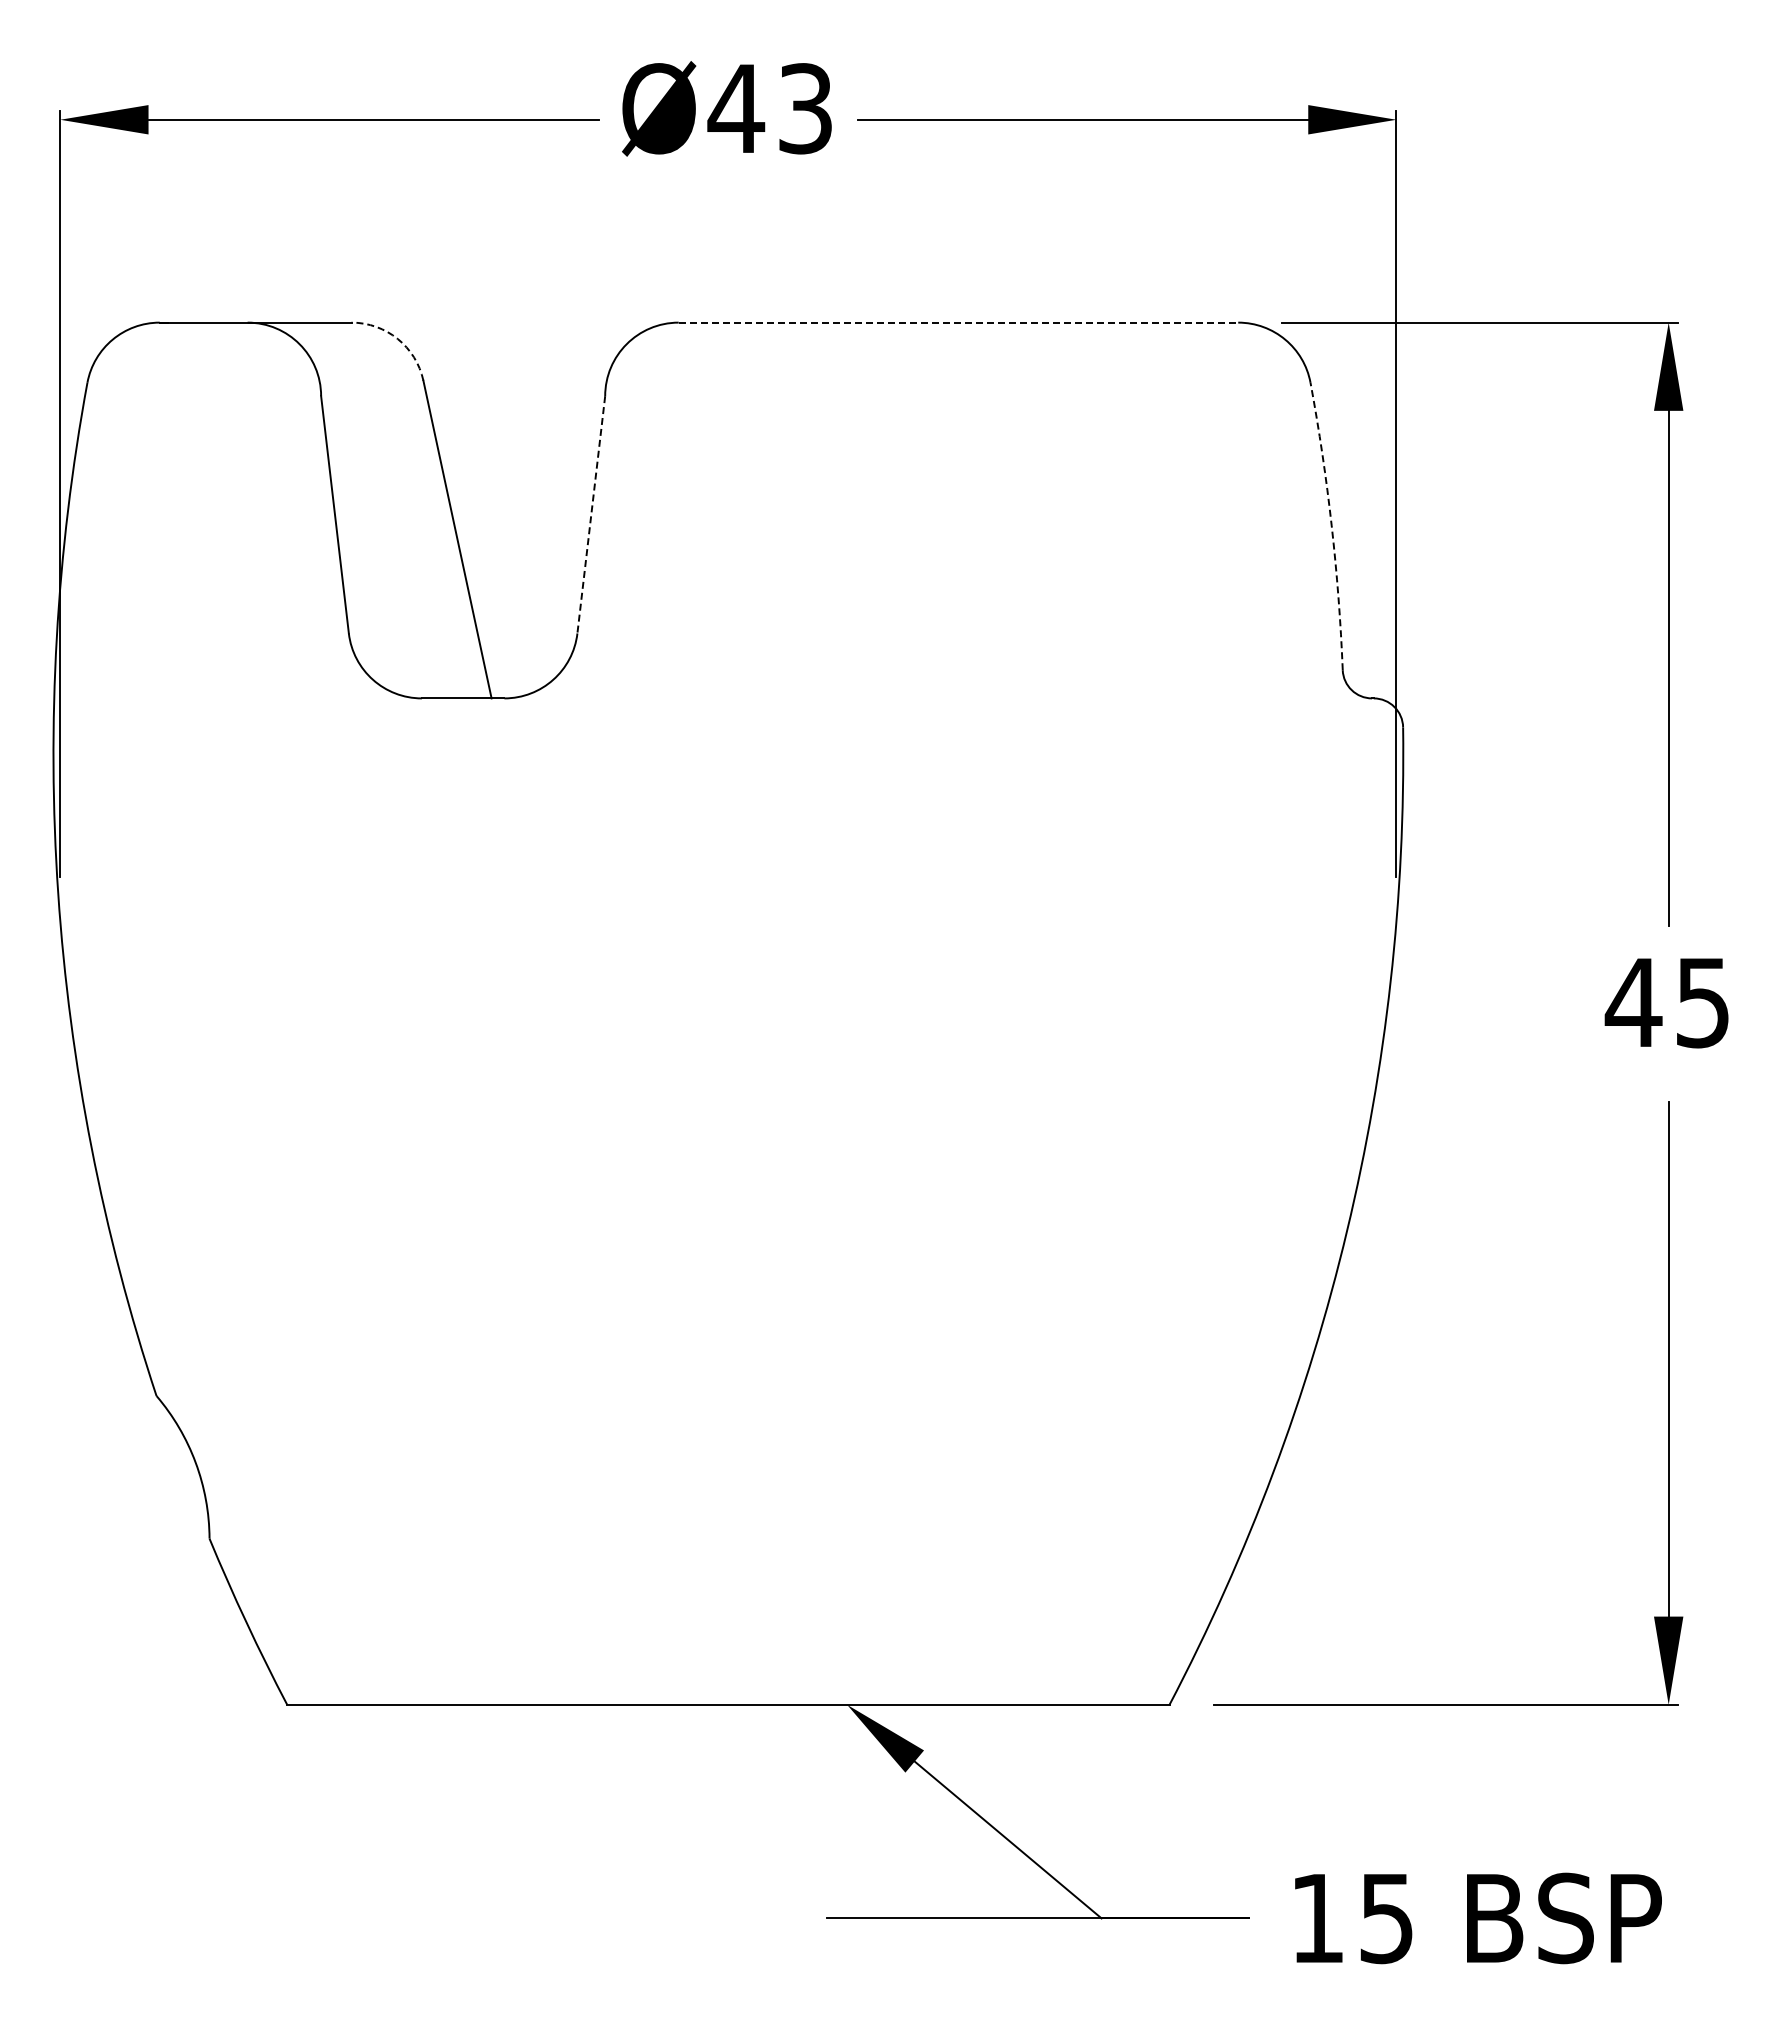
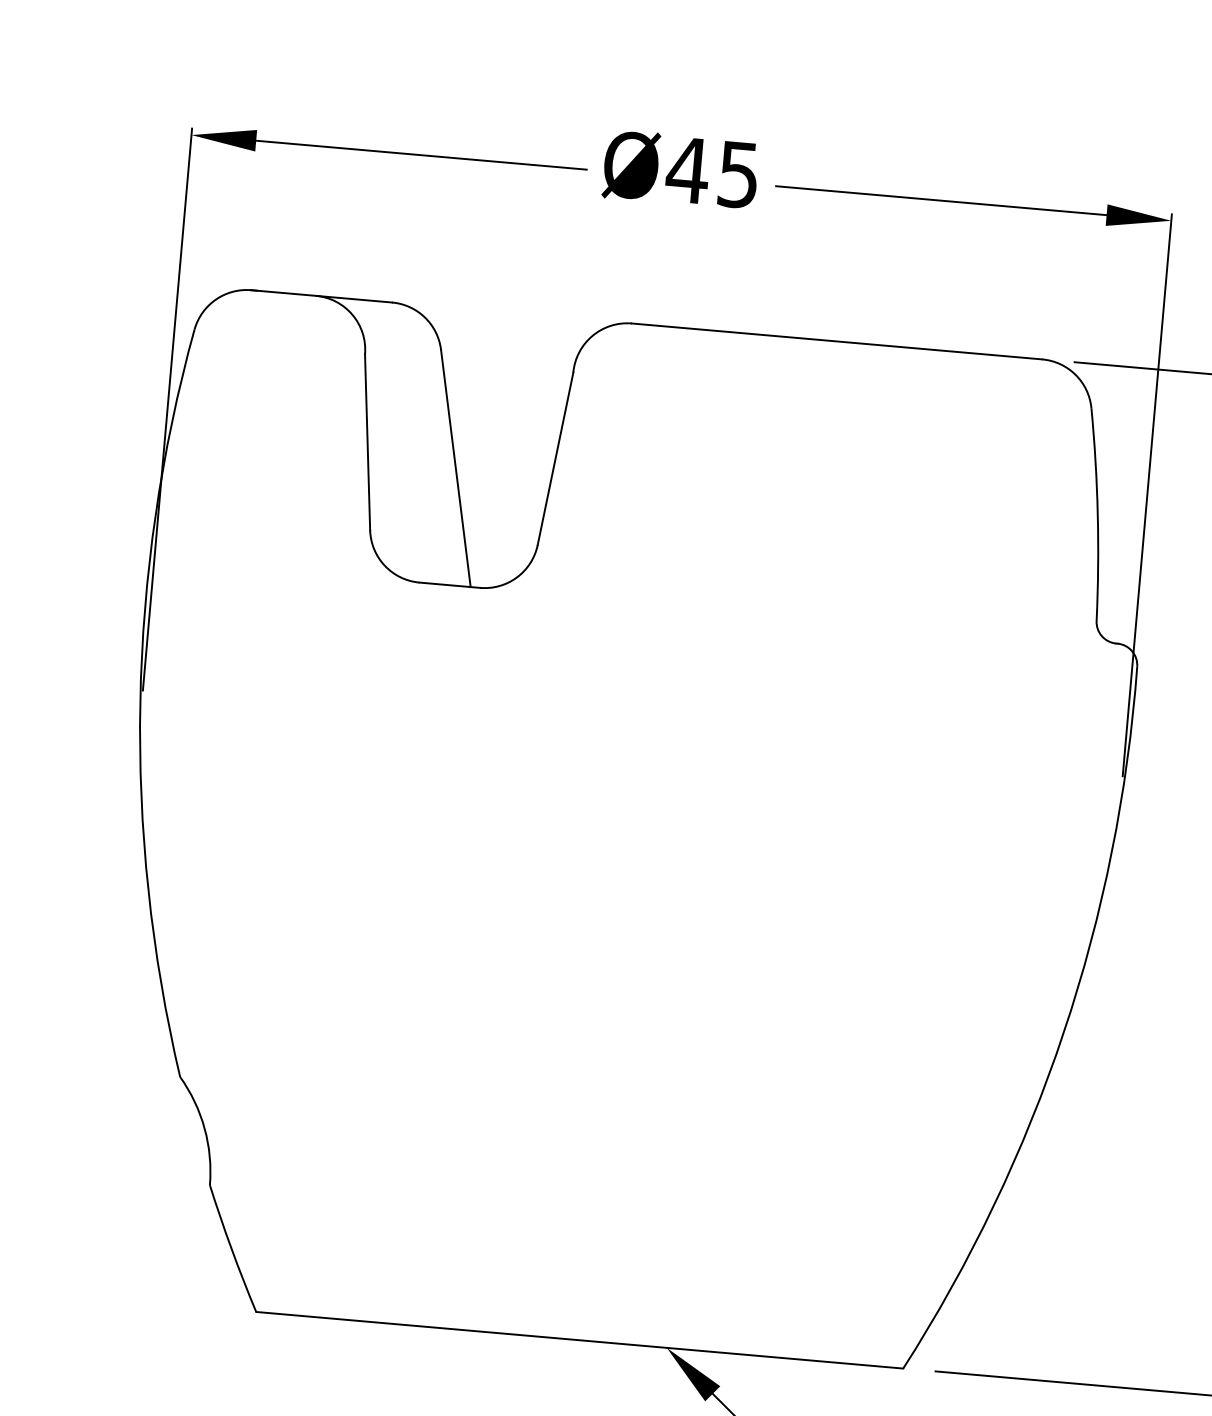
text: (805, 108) -> (738, 174), Ø43 -> Ø45
line: (958, 322) -> (837, 341), dashed -> solid
arc: (397, 338) -> (424, 317), dashed -> solid
line: (591, 515) -> (555, 459), dashed -> solid
arc: (1331, 525) -> (1097, 514), dashed -> solid

